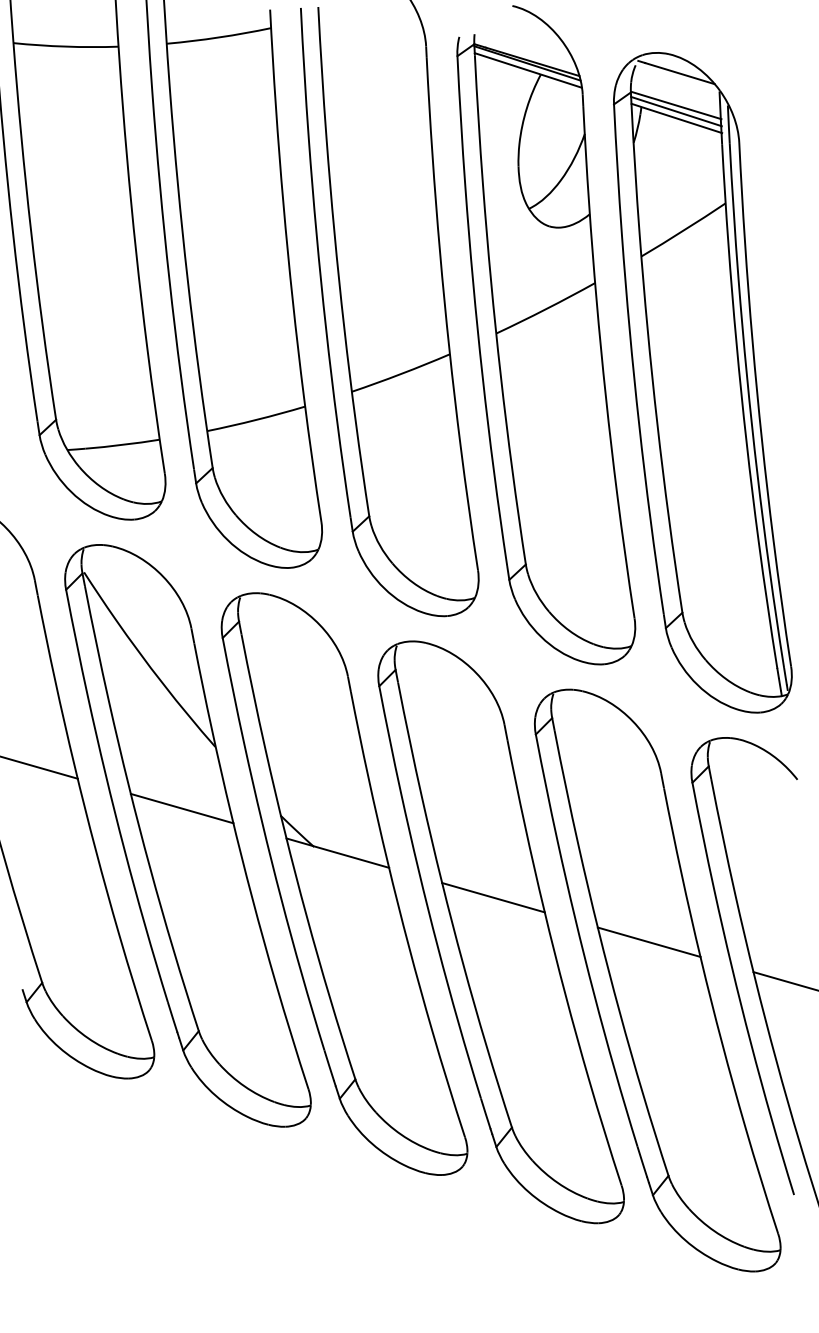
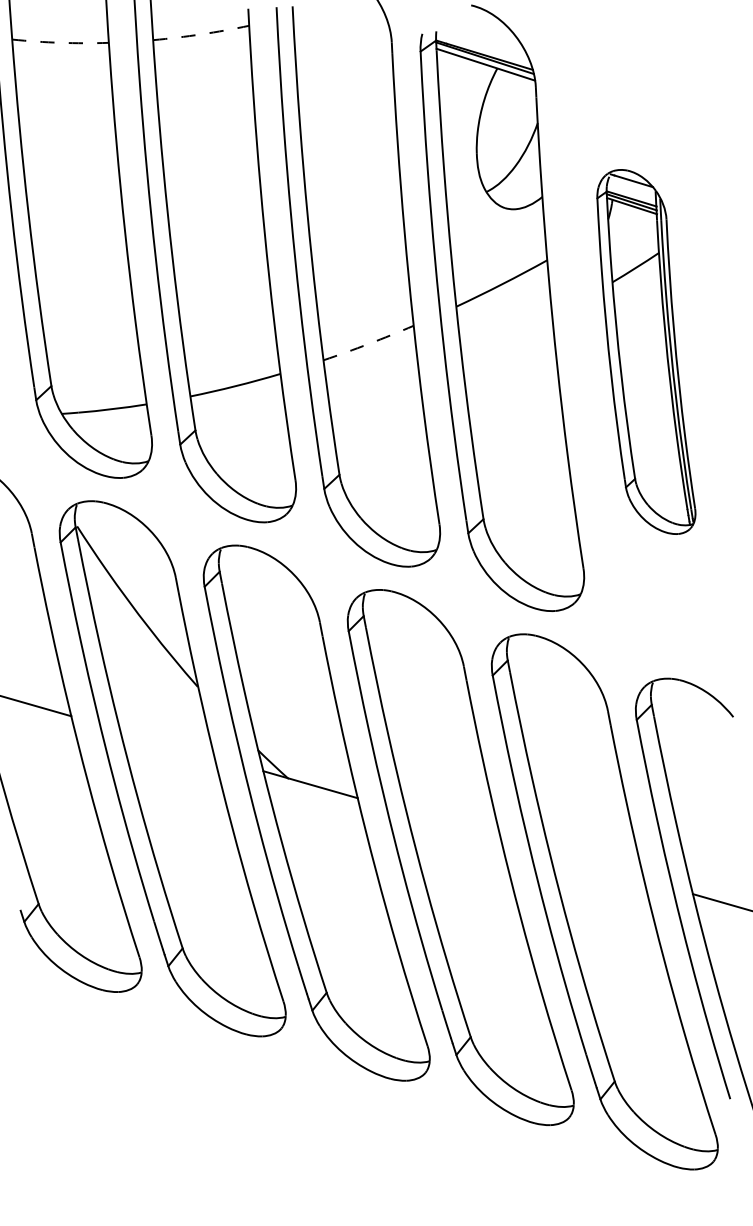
arc: (219, 37) -> (201, 34), solid -> dashed
arc: (65, 46) -> (60, 42), solid -> dashed
arc: (400, 373) -> (368, 343), solid -> dashed
part: (703, 382) -> (646, 351), size x0.6
line: (182, 808) -> (167, 743), removed
line: (493, 897) -> (453, 825), removed
line: (648, 942) -> (596, 866), removed

